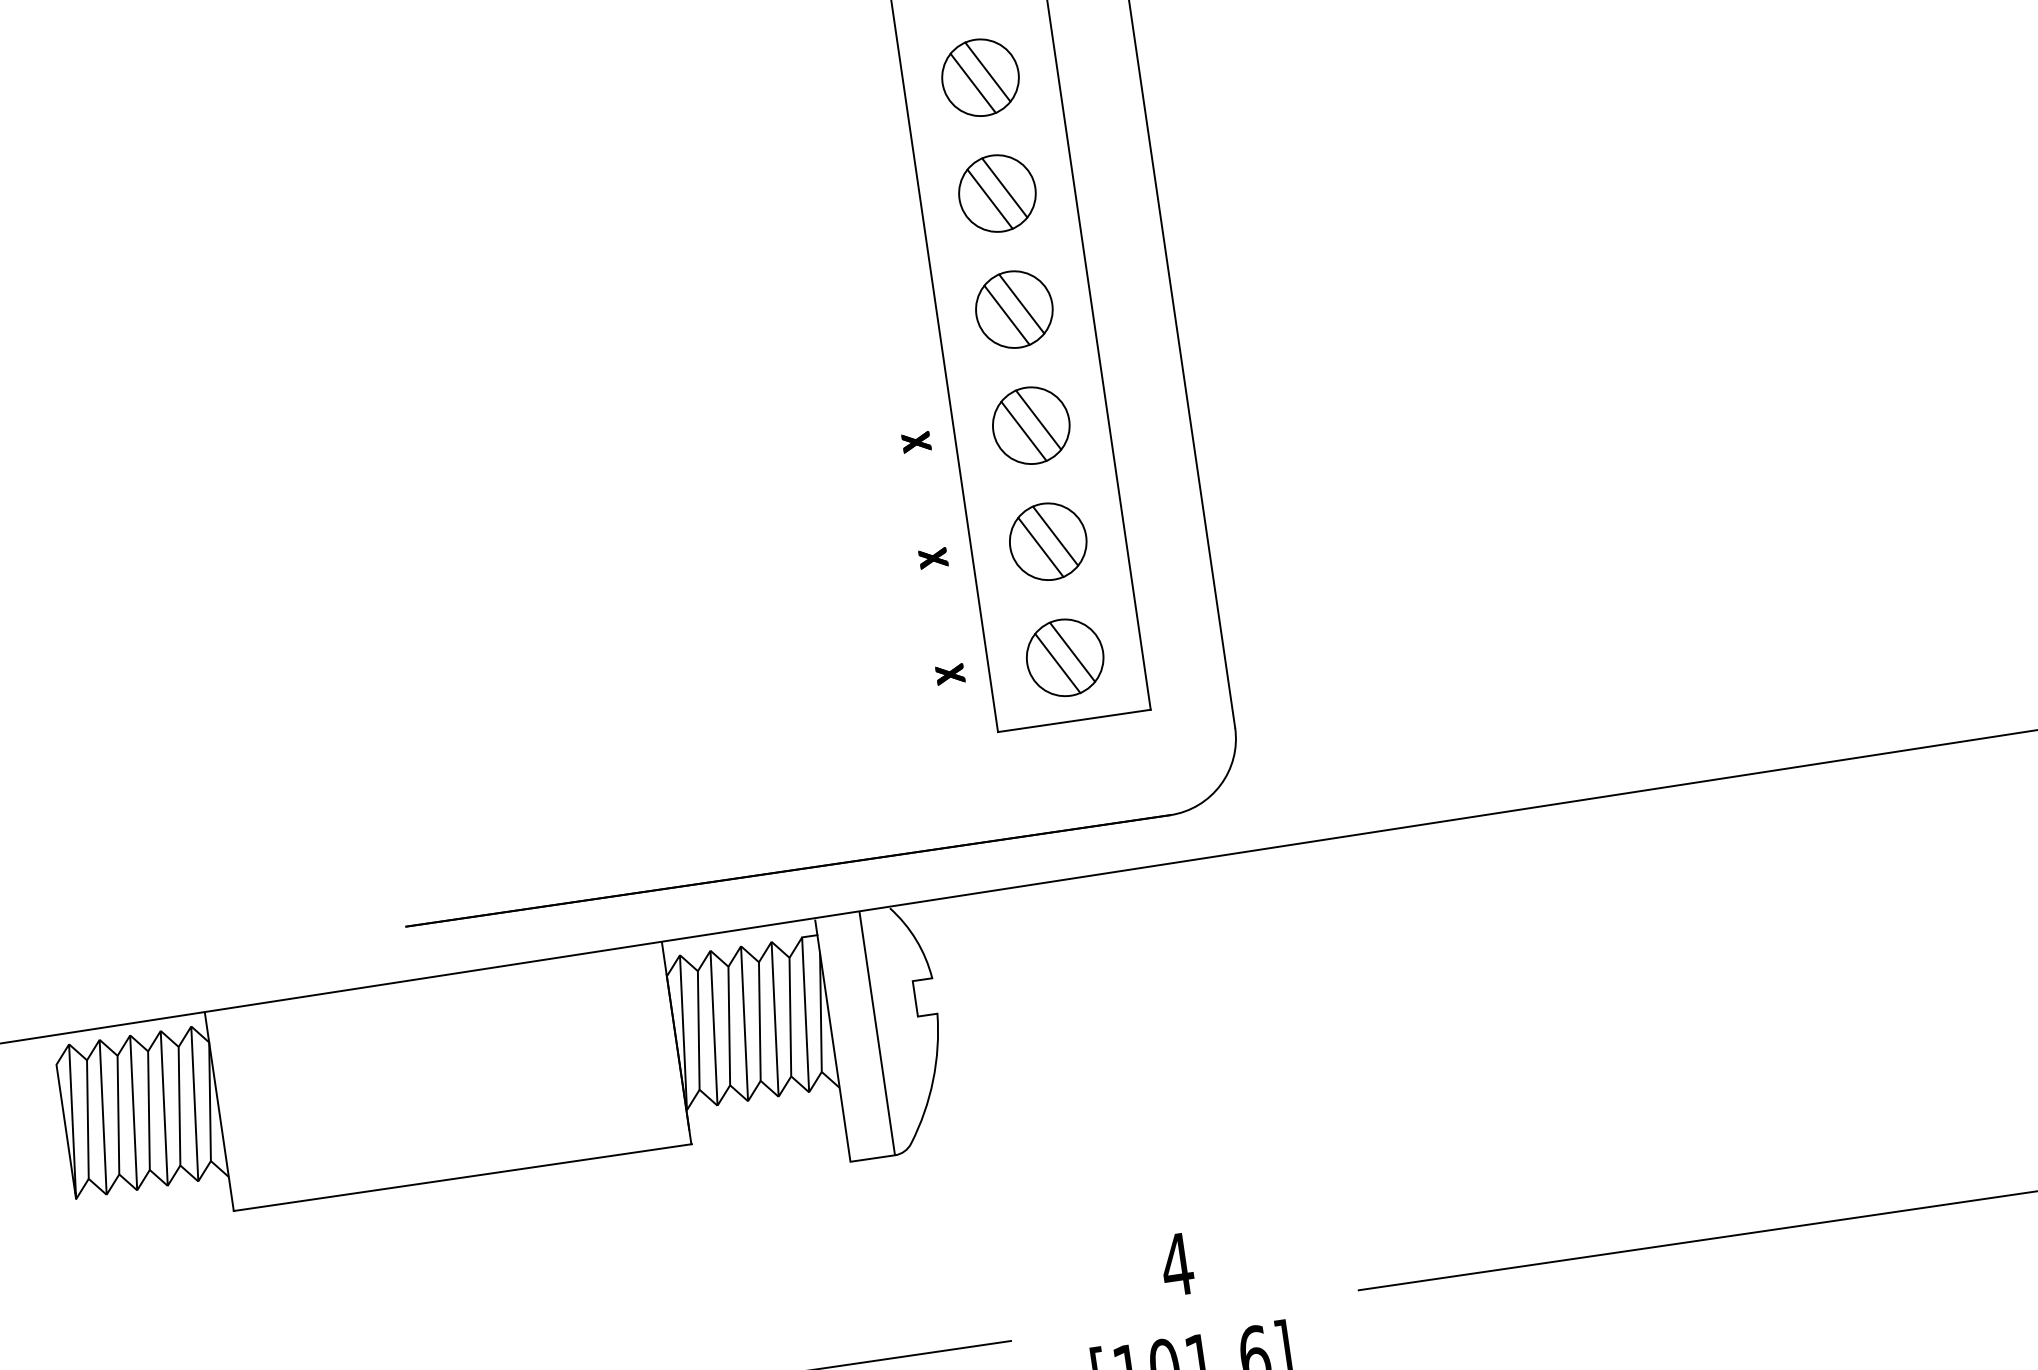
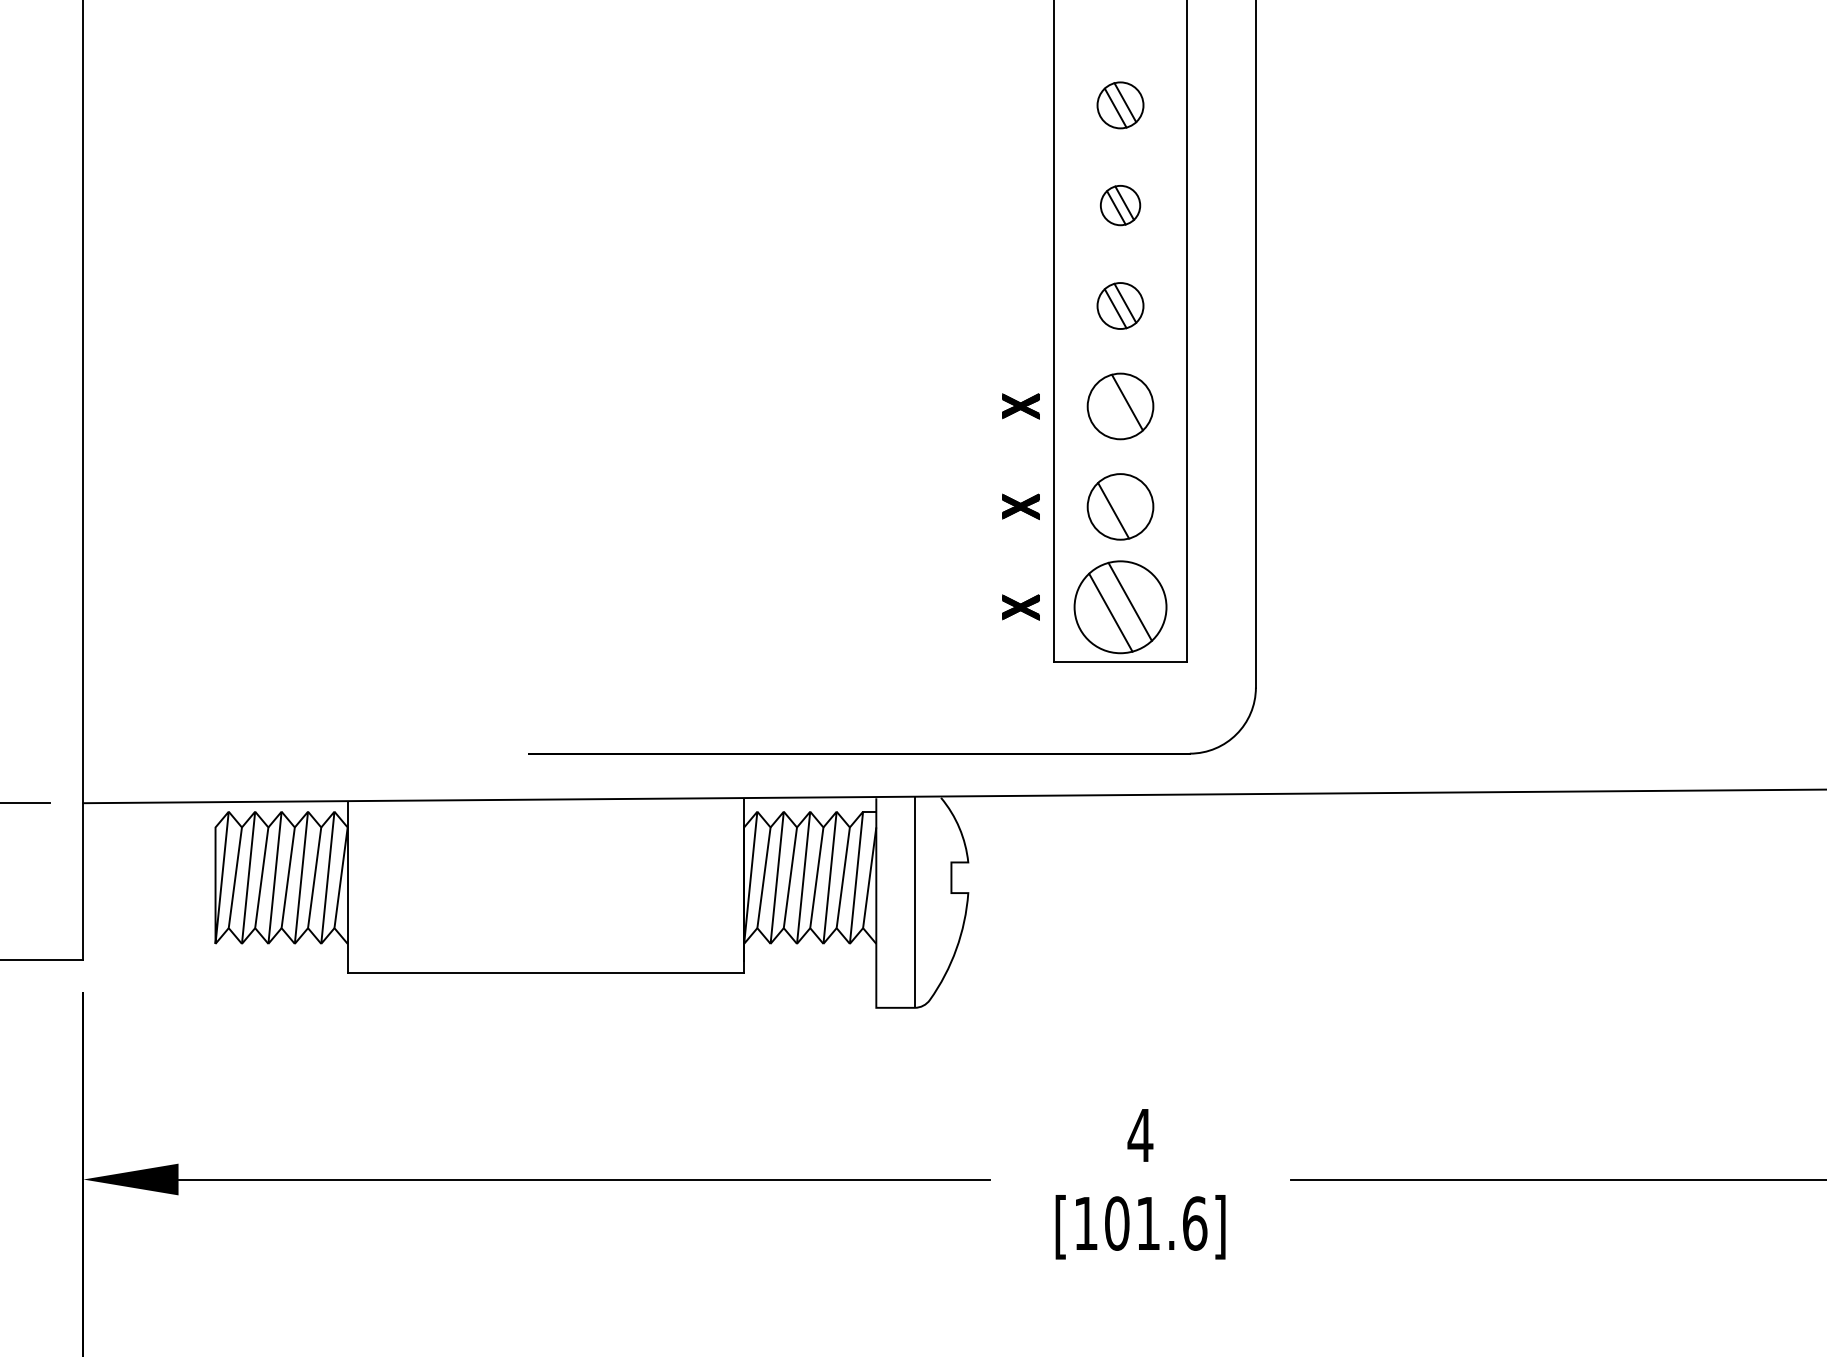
part: (980, 77) -> (1120, 105), size x0.7
part: (997, 193) -> (1120, 205), size x0.6
part: (1014, 309) -> (1120, 305), size x0.7
line: (1023, 431) -> (1113, 410), removed
part: (916, 442) -> (1021, 406), size x1.6
line: (1054, 535) -> (1126, 502), removed
part: (933, 557) -> (1021, 506), size x1.6
part: (1065, 658) -> (1120, 607), size x1.4
part: (950, 673) -> (1021, 606), size x1.6

